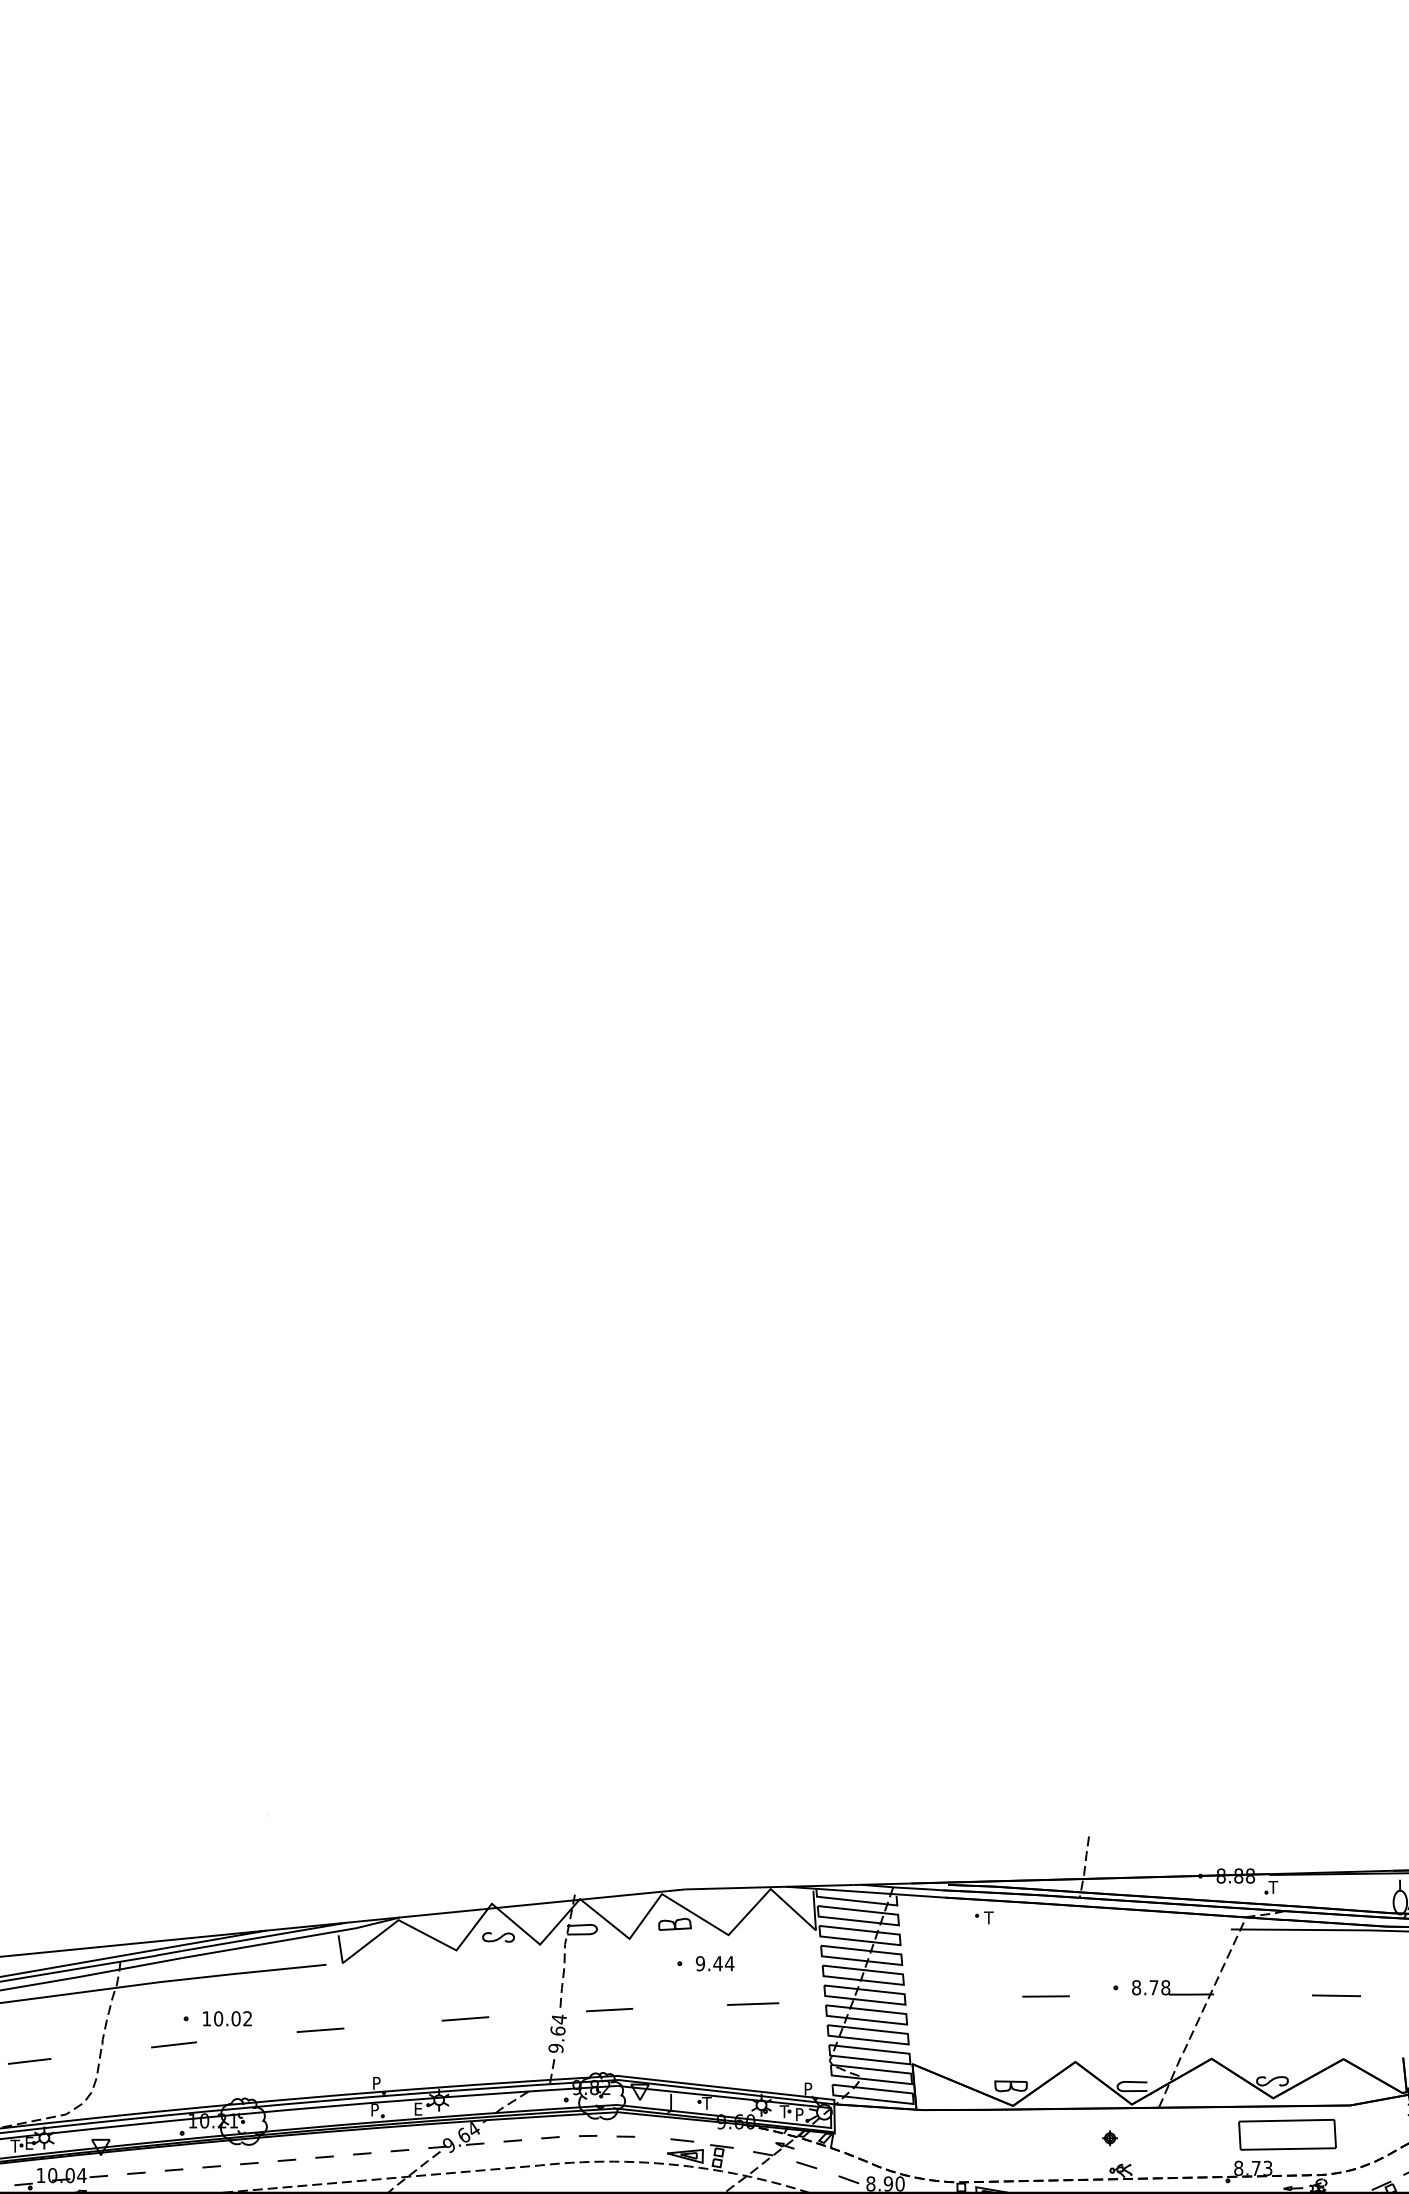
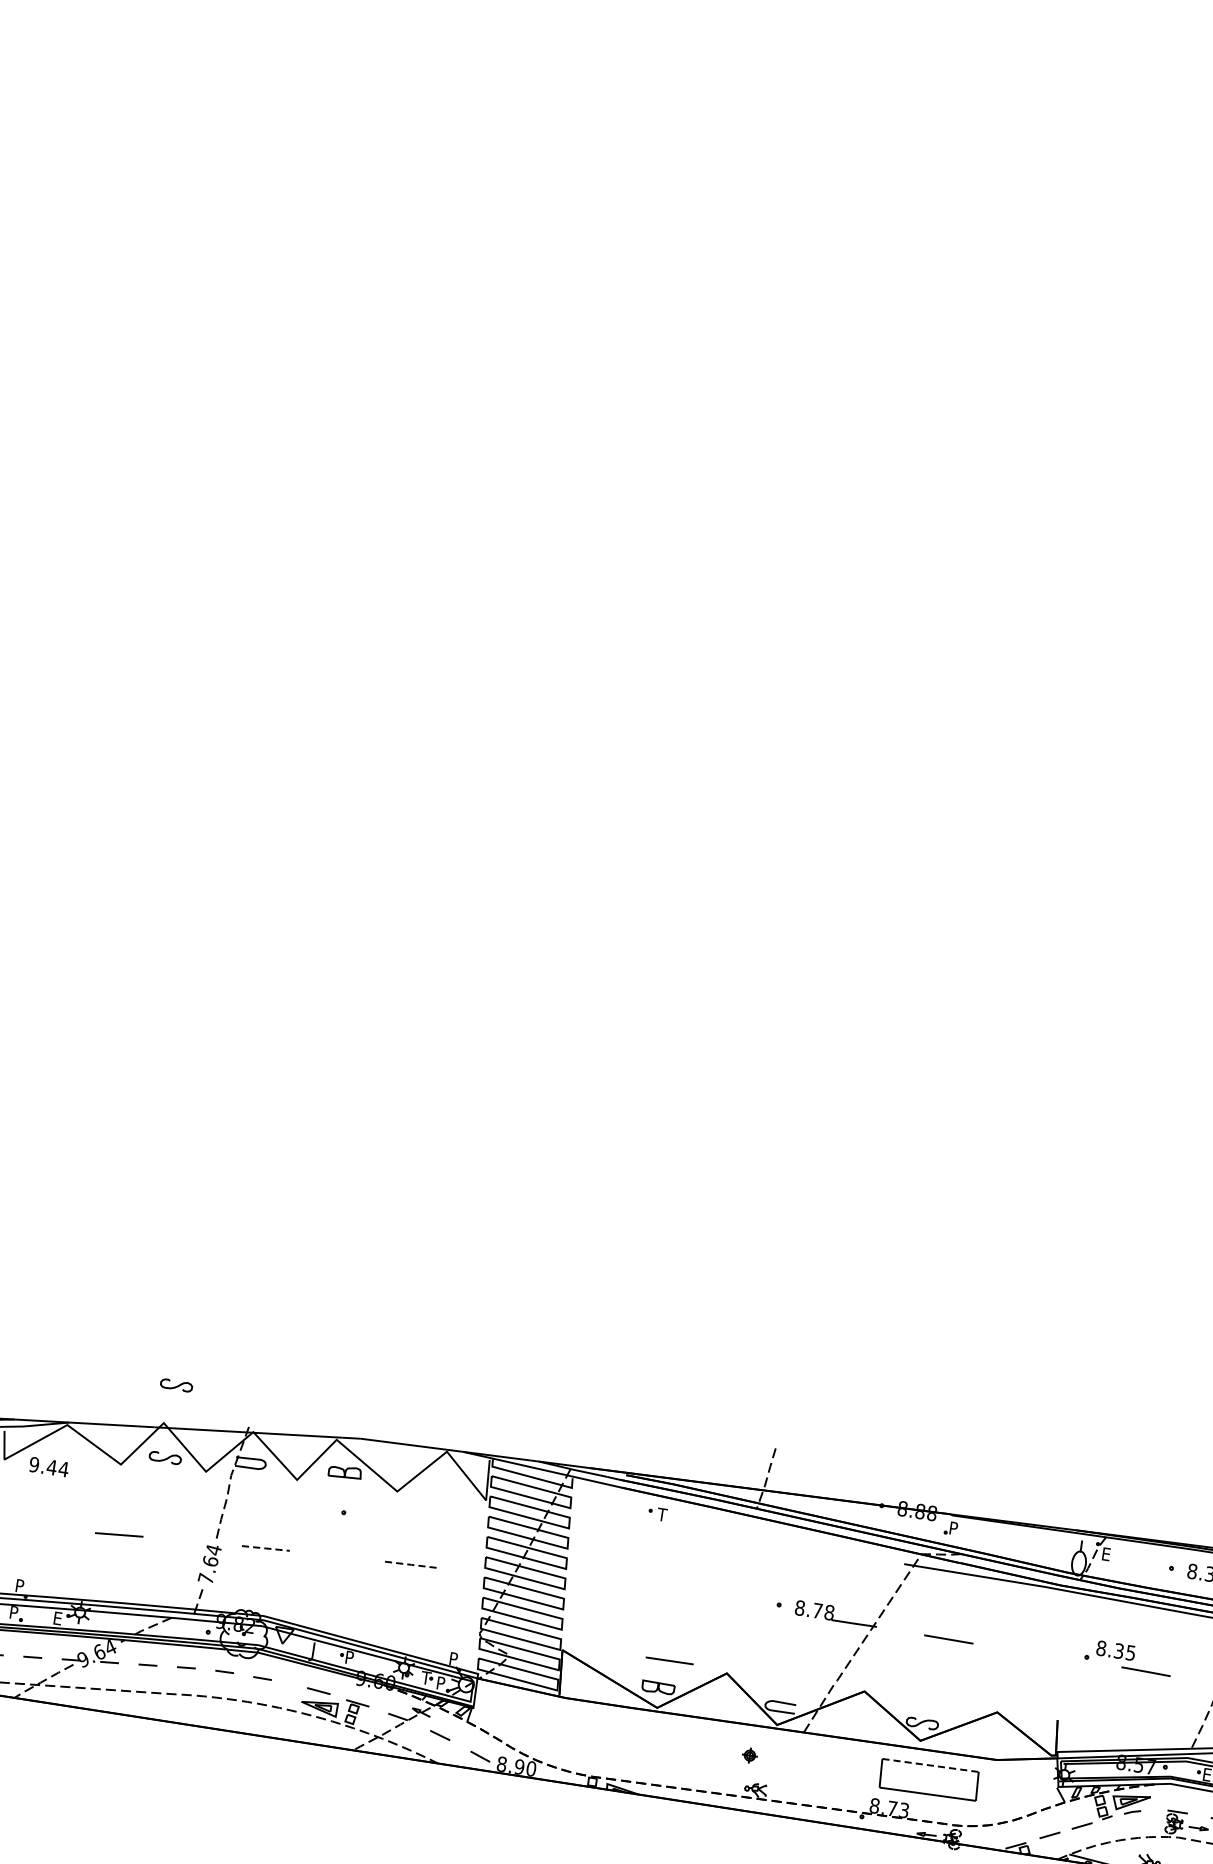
curve: (498, 1865) -> (176, 1385), added
text: (1273, 1887) -> (953, 1528), T -> P
text: (715, 1963) -> (49, 1466), moved
line: (1336, 1995) -> (948, 1639), moved
line: (1045, 1996) -> (669, 1660), moved
line: (753, 2004) -> (411, 1565), solid -> dashed
line: (609, 2010) -> (265, 1548), solid -> dashed
text: (555, 2047) -> (205, 1577), 9.64 -> 7.64
text: (706, 2103) -> (348, 1657), T -> P
line: (1286, 2120) -> (930, 1765), solid -> dashed

